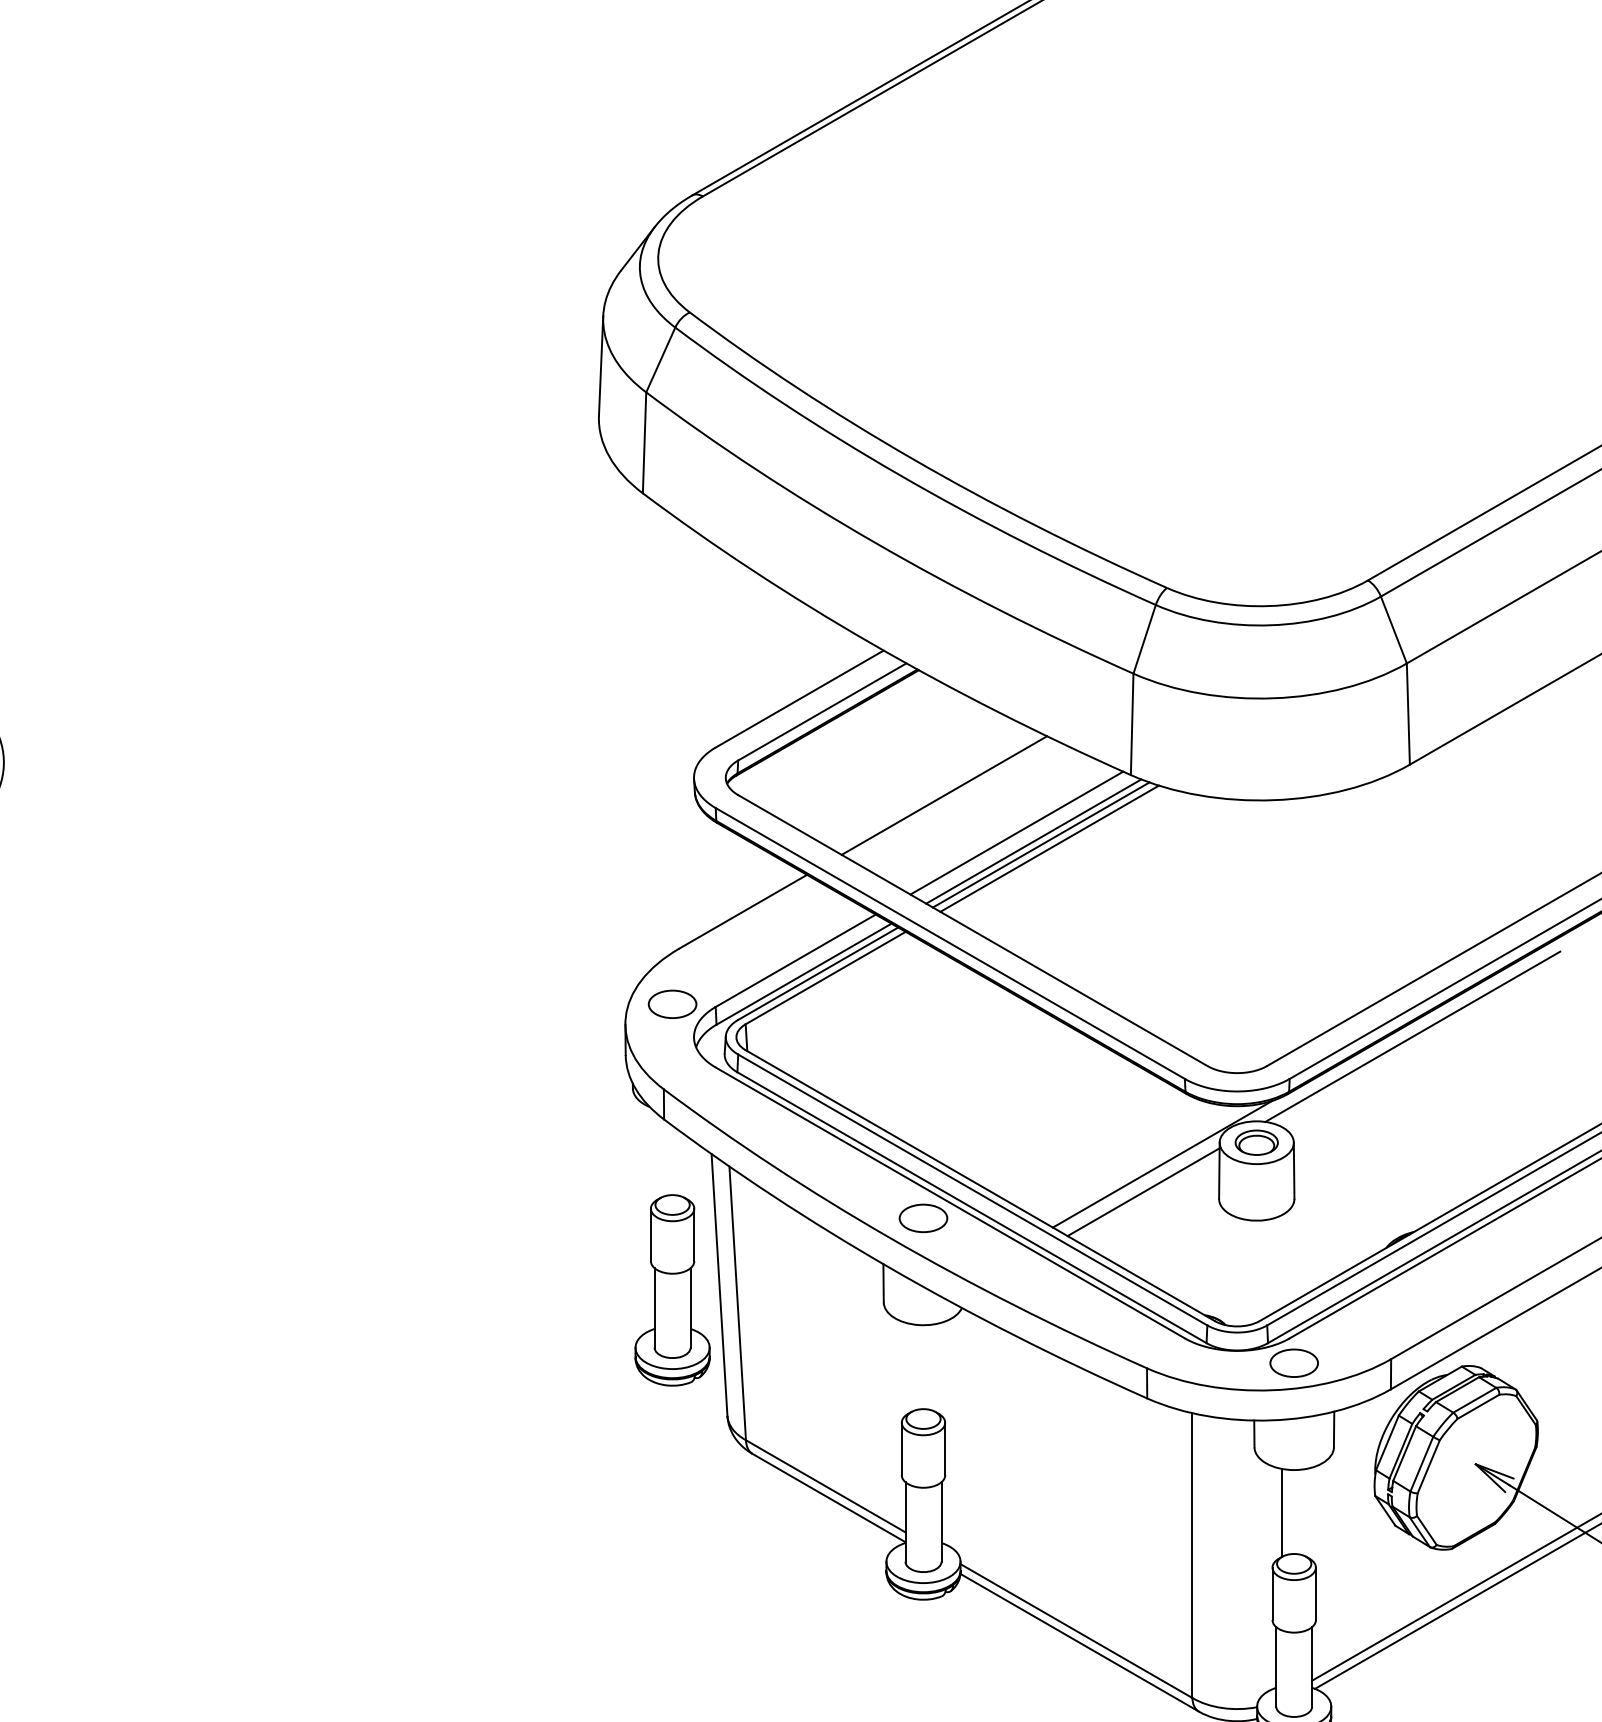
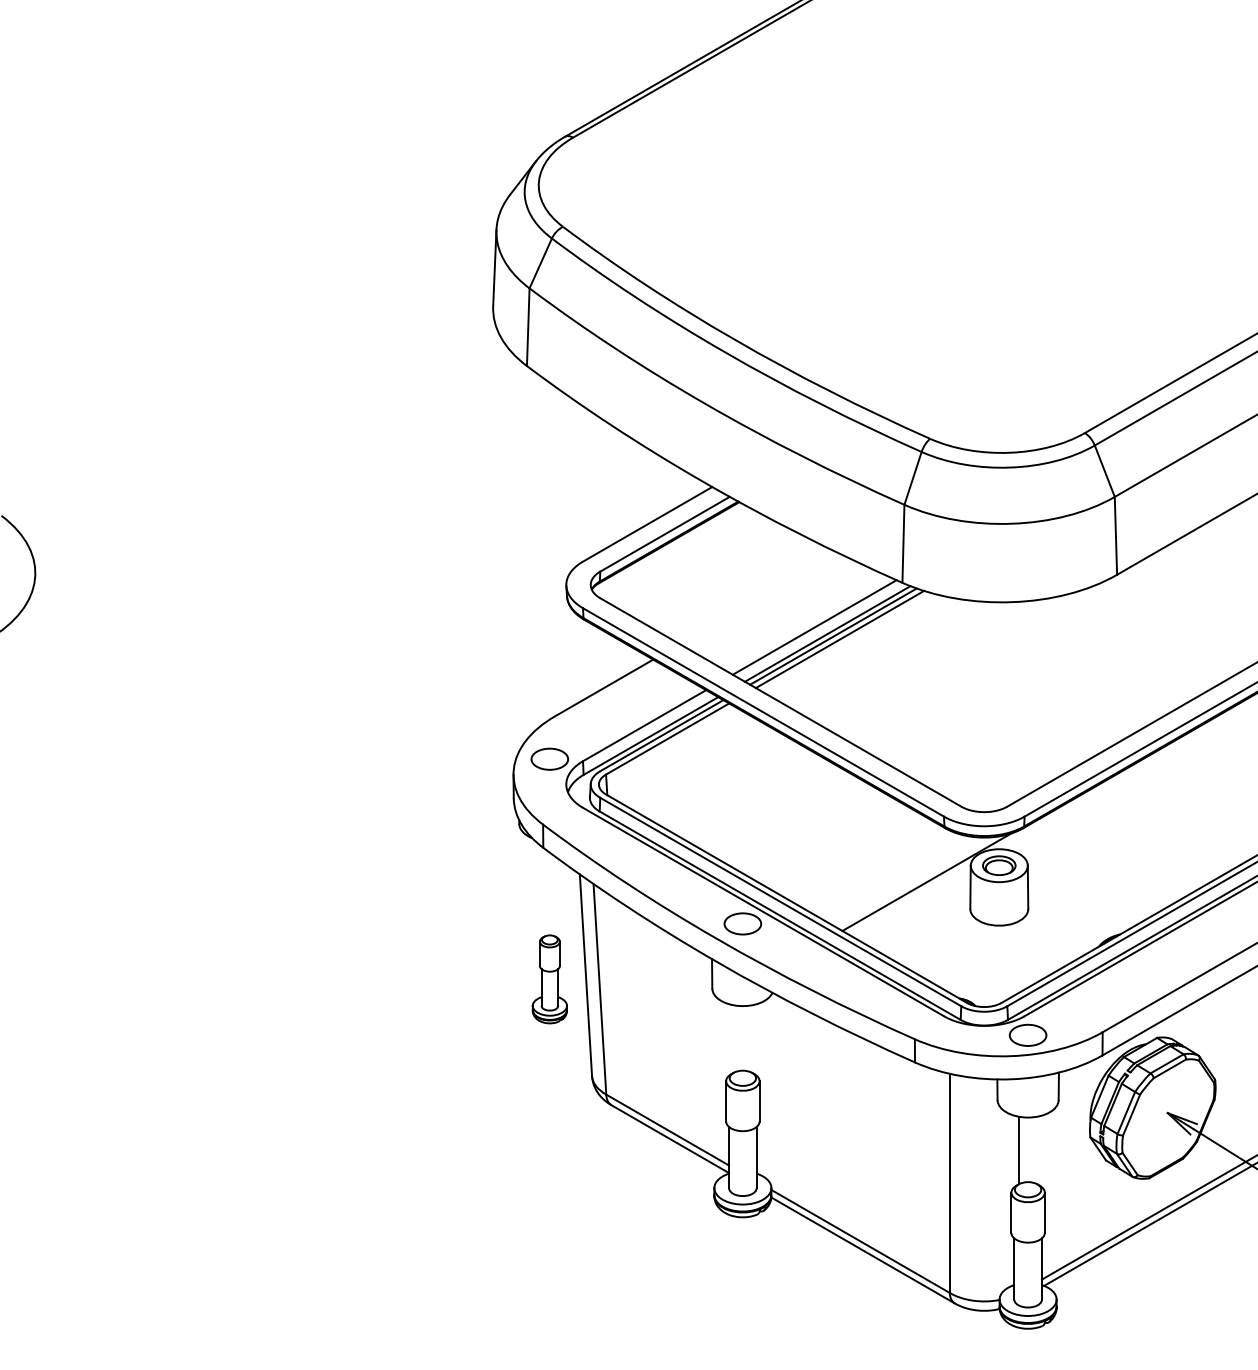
line: (943, 795) -> (758, 598), removed
line: (1411, 1035) -> (1118, 783), removed
line: (1142, 1191) -> (911, 903), removed
part: (672, 1290) -> (549, 979), size x0.6

